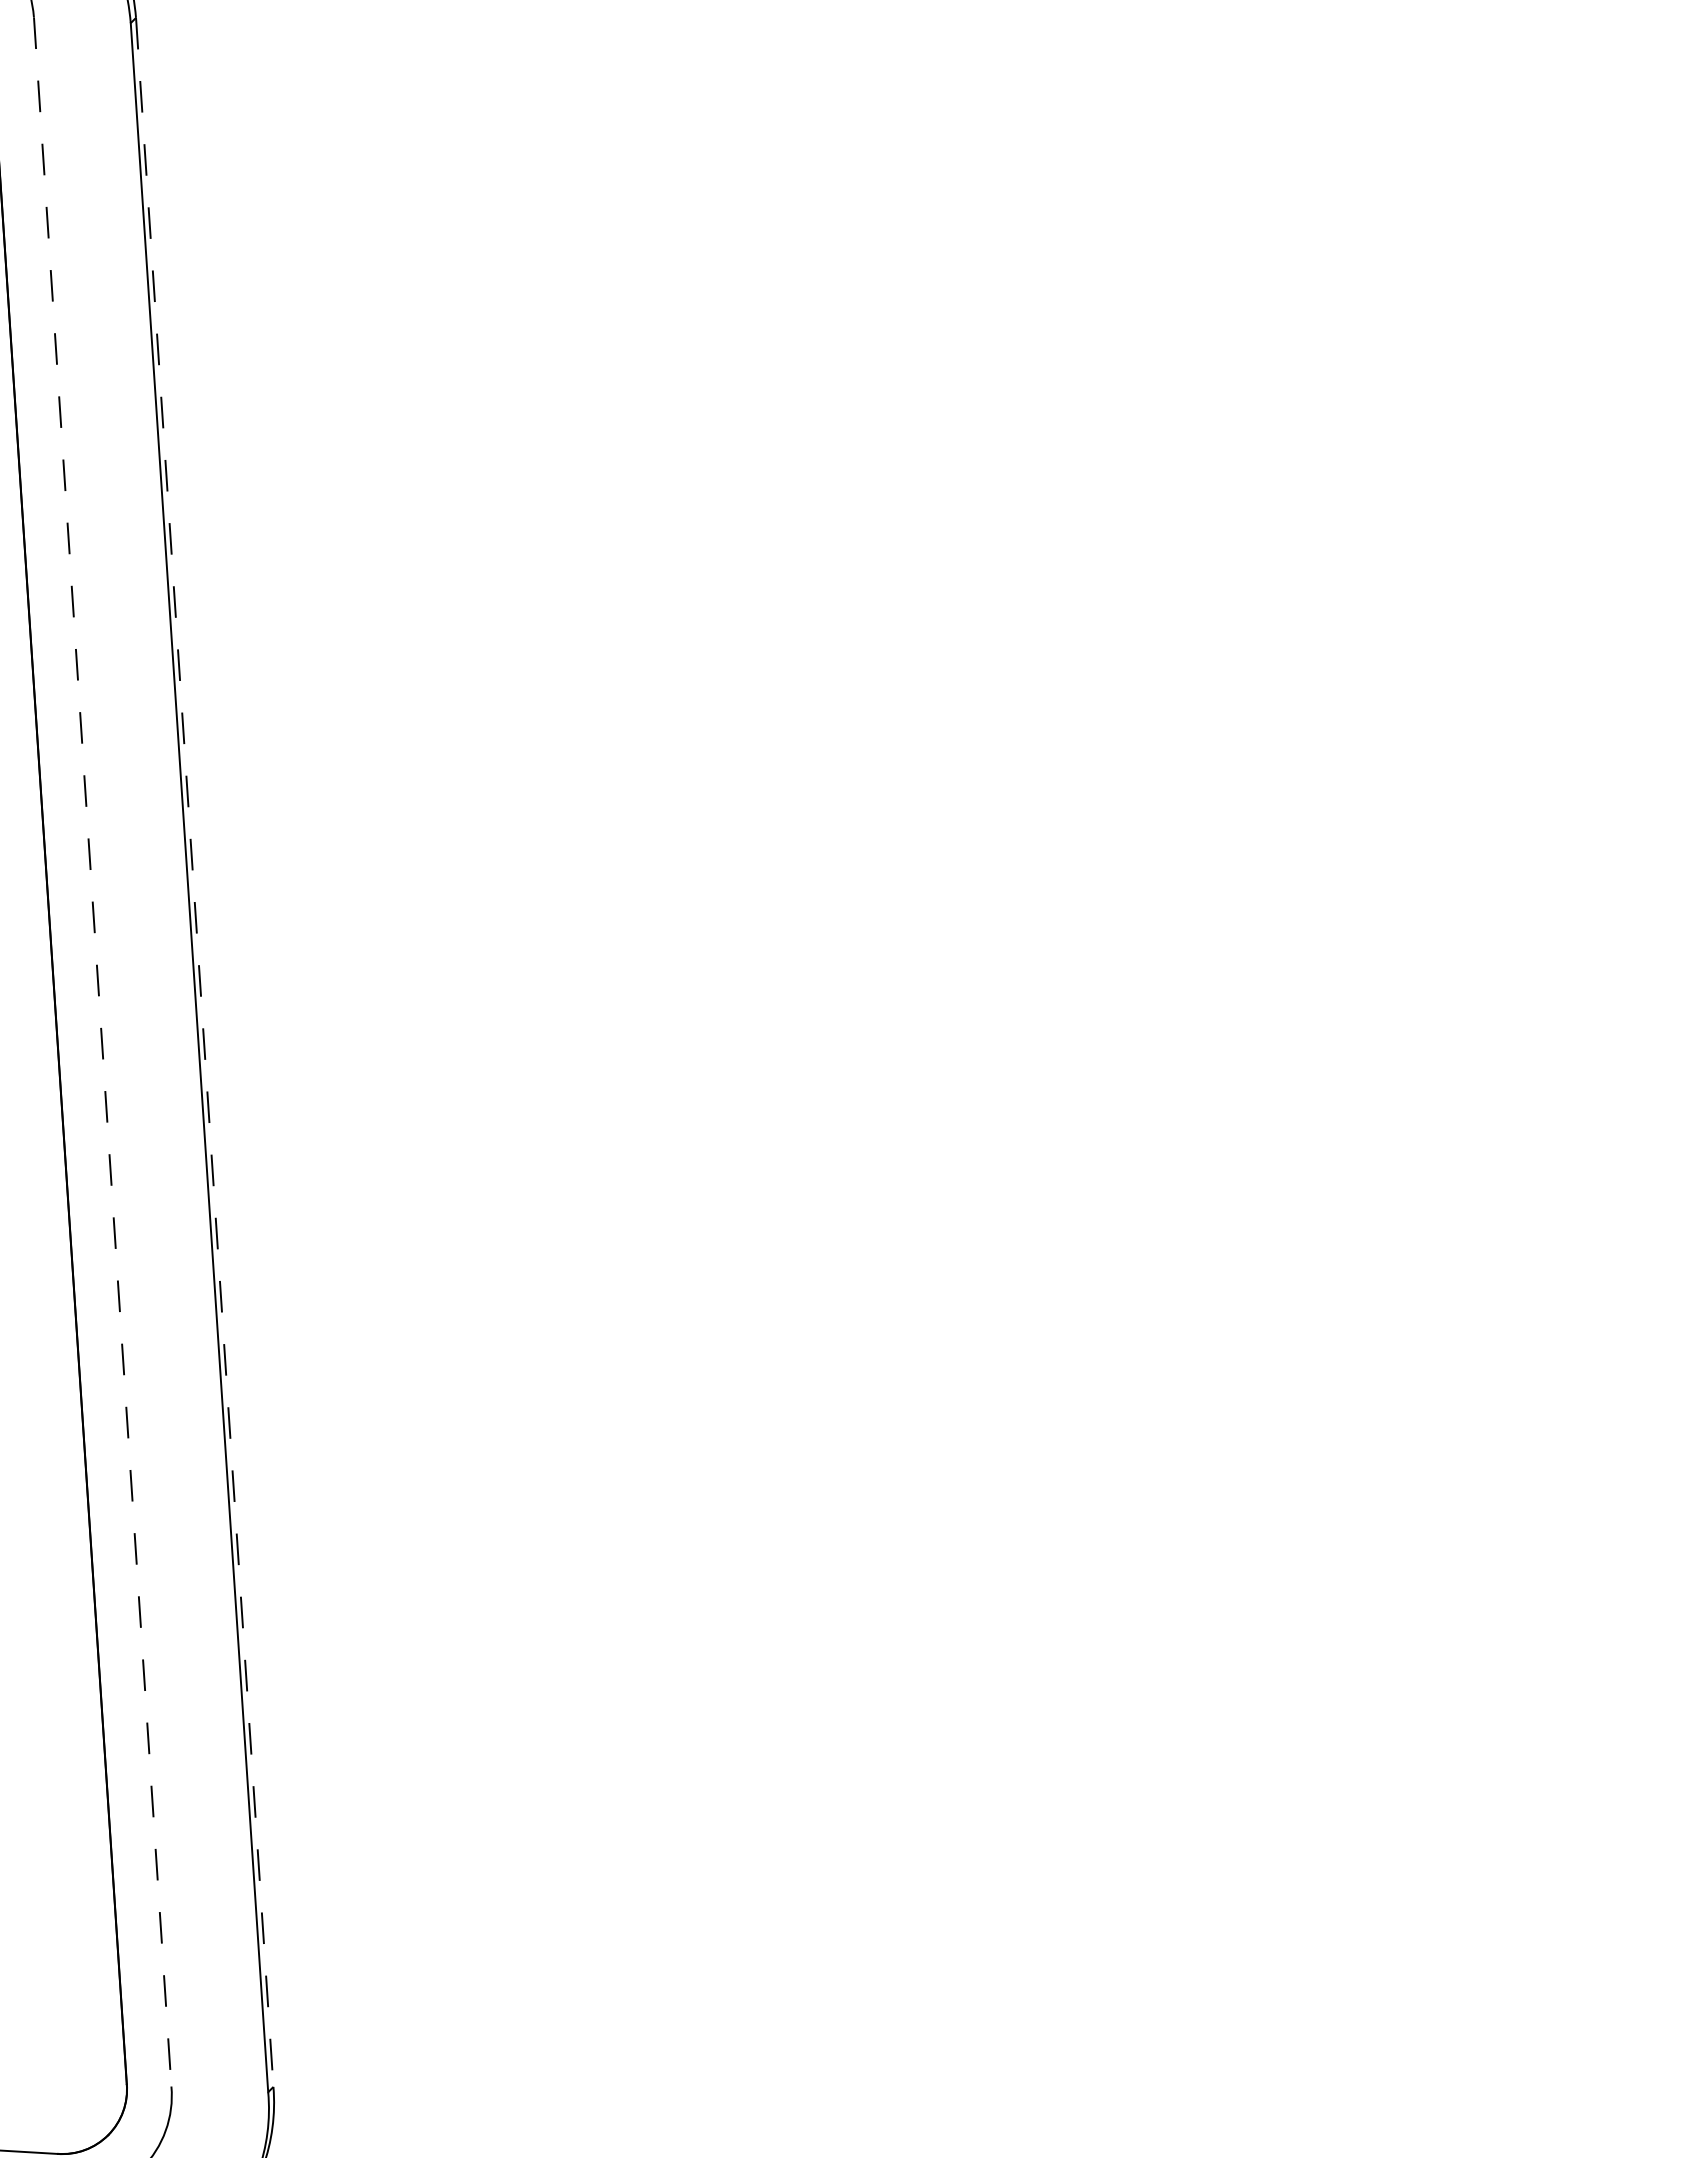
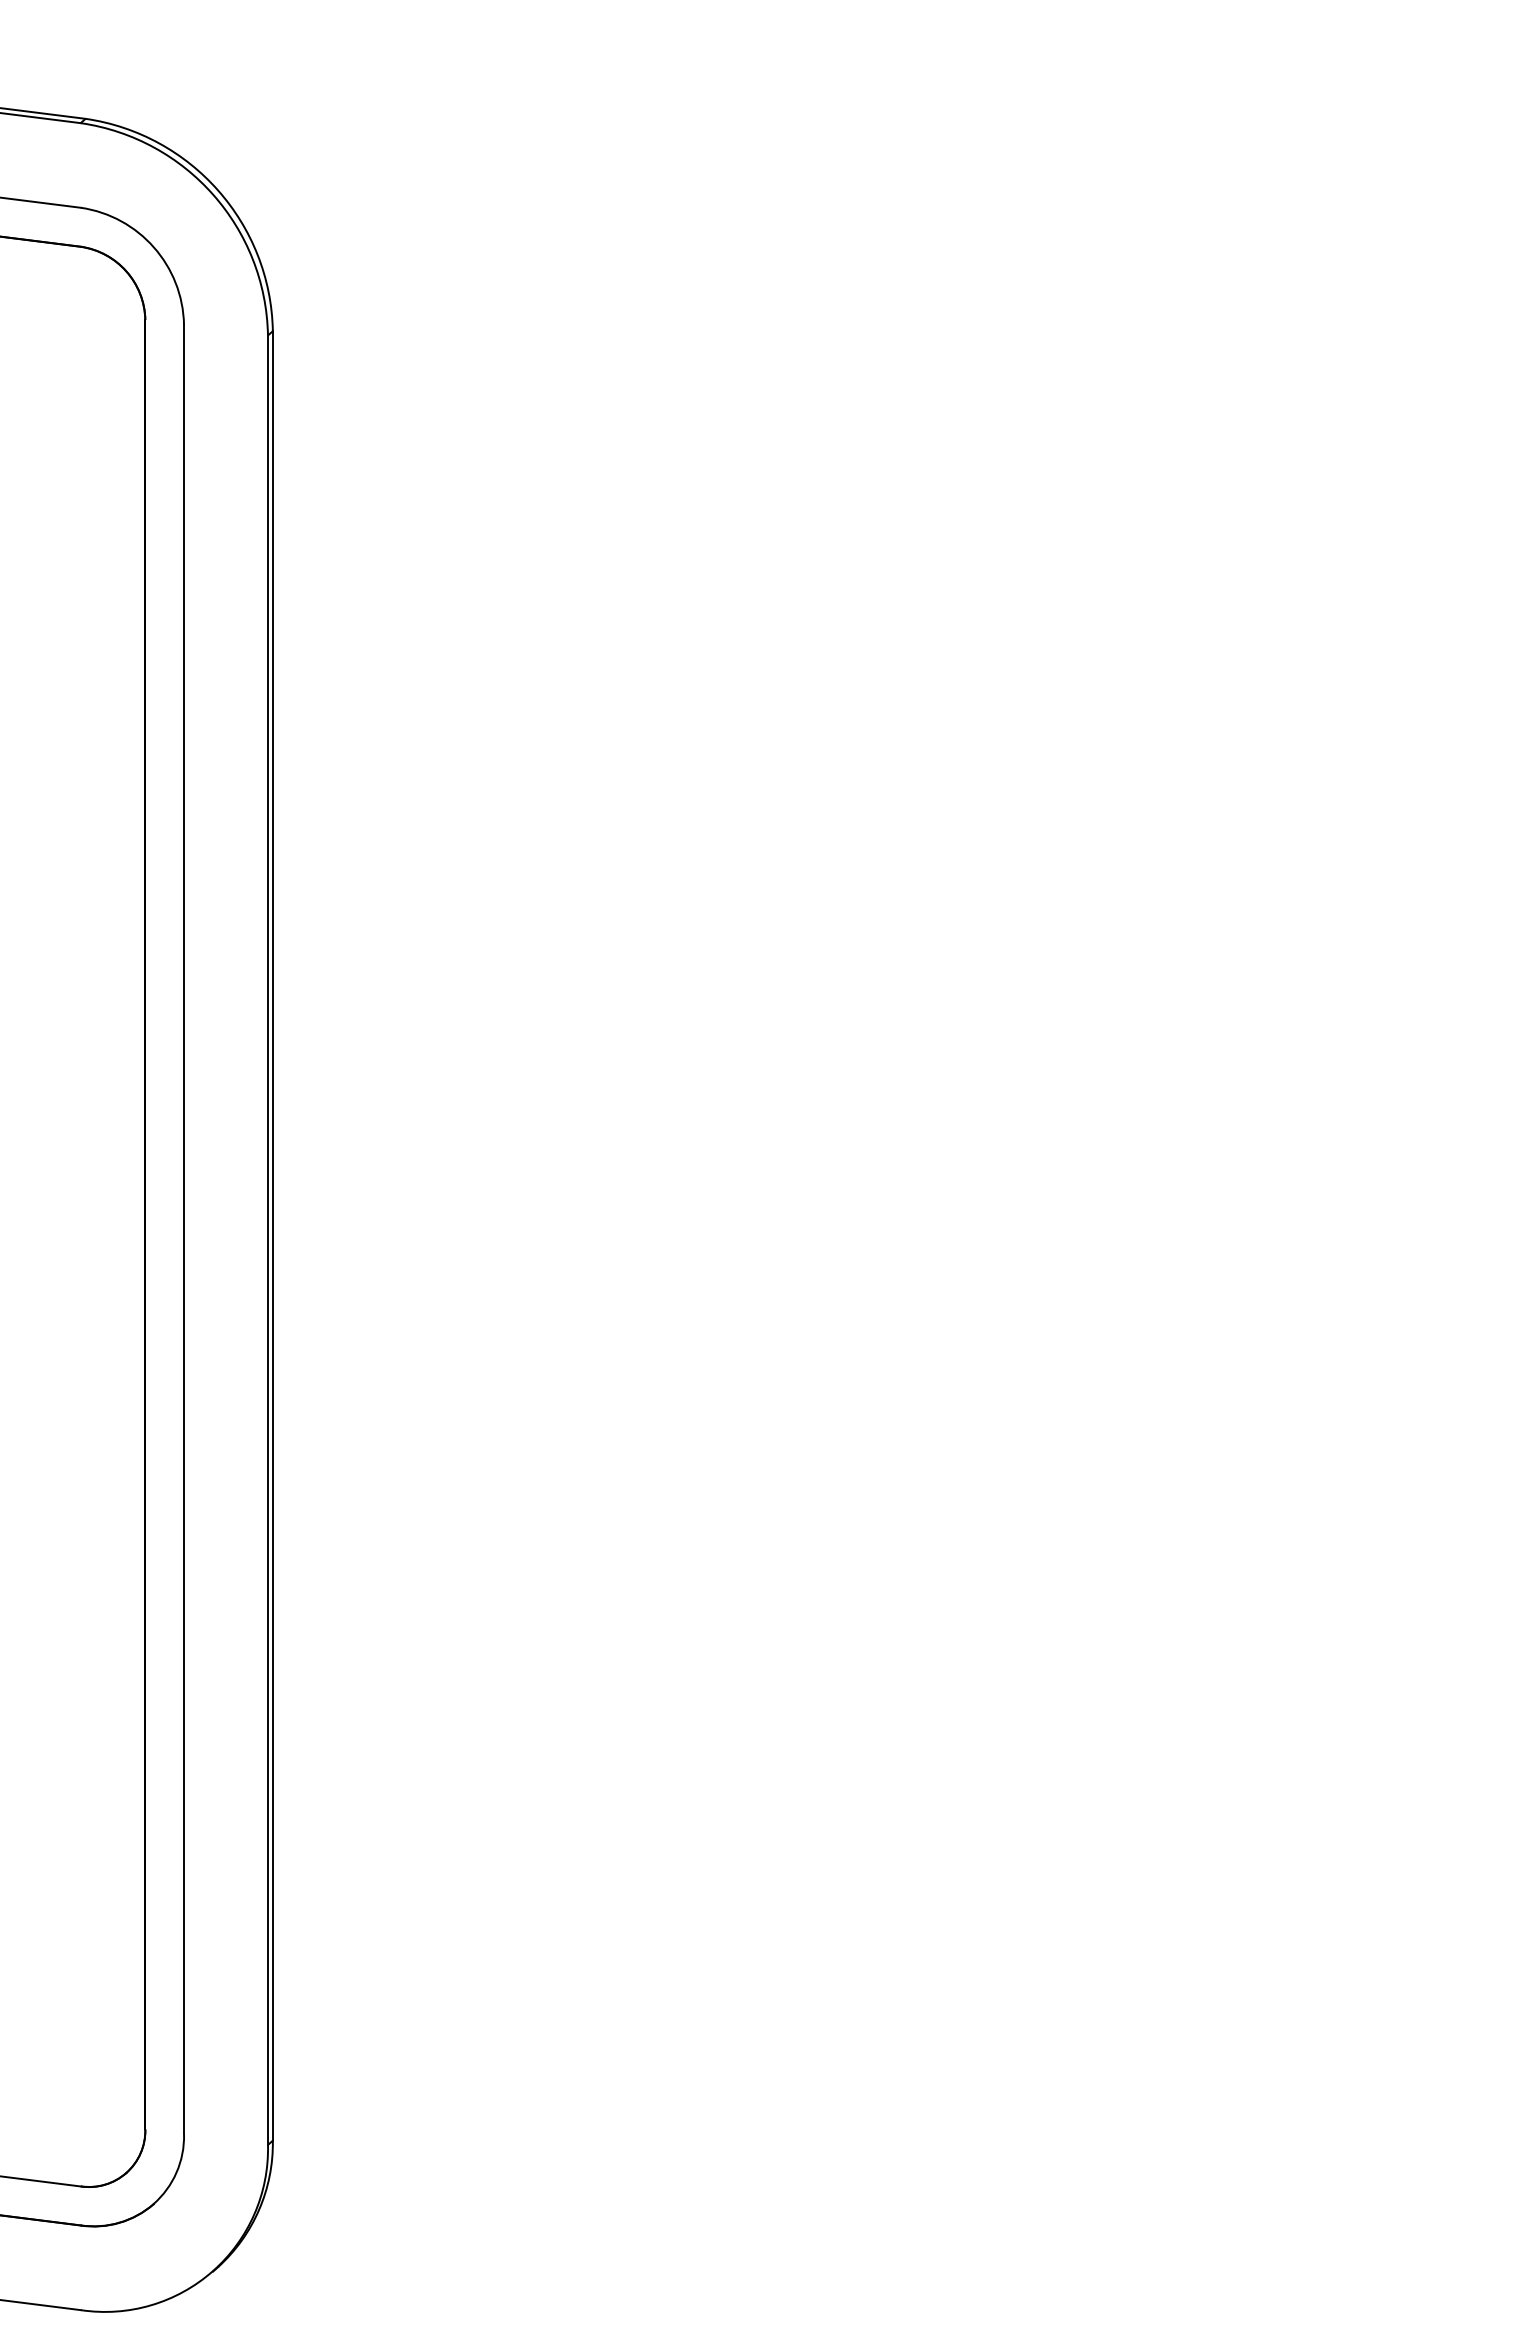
line: (103, 1051) -> (184, 1229), dashed -> solid
line: (204, 1051) -> (272, 1235), dashed -> solid

